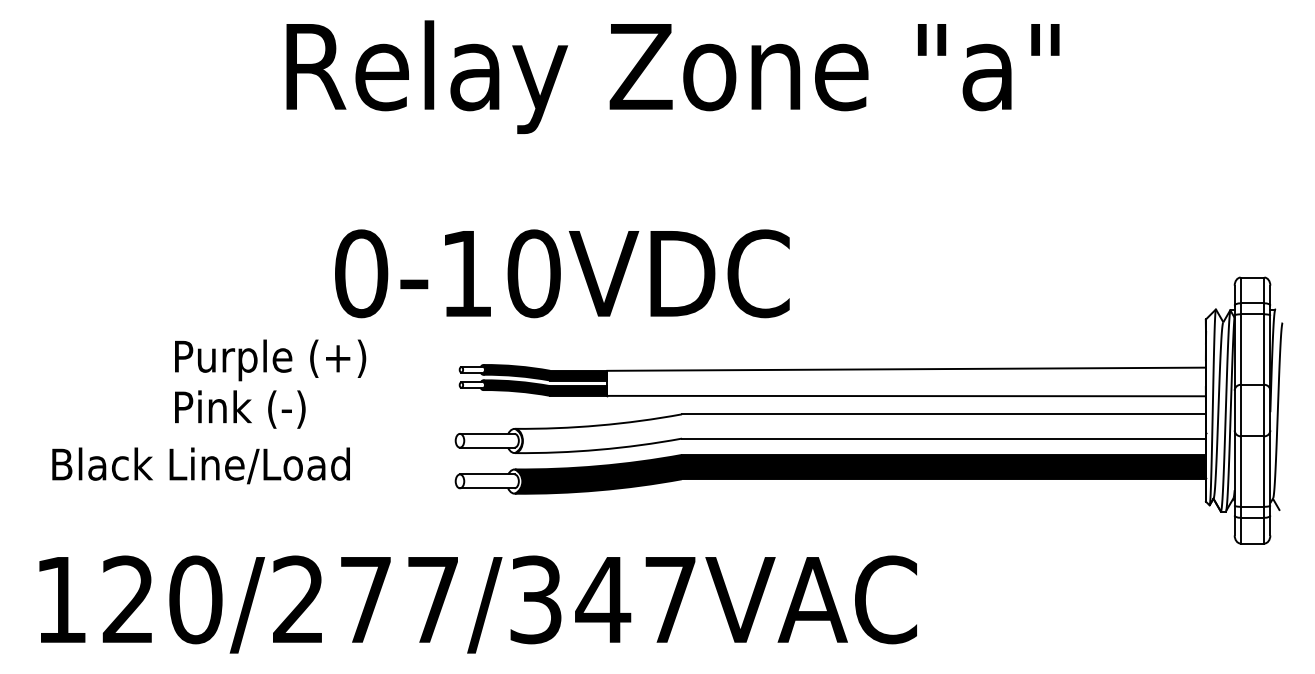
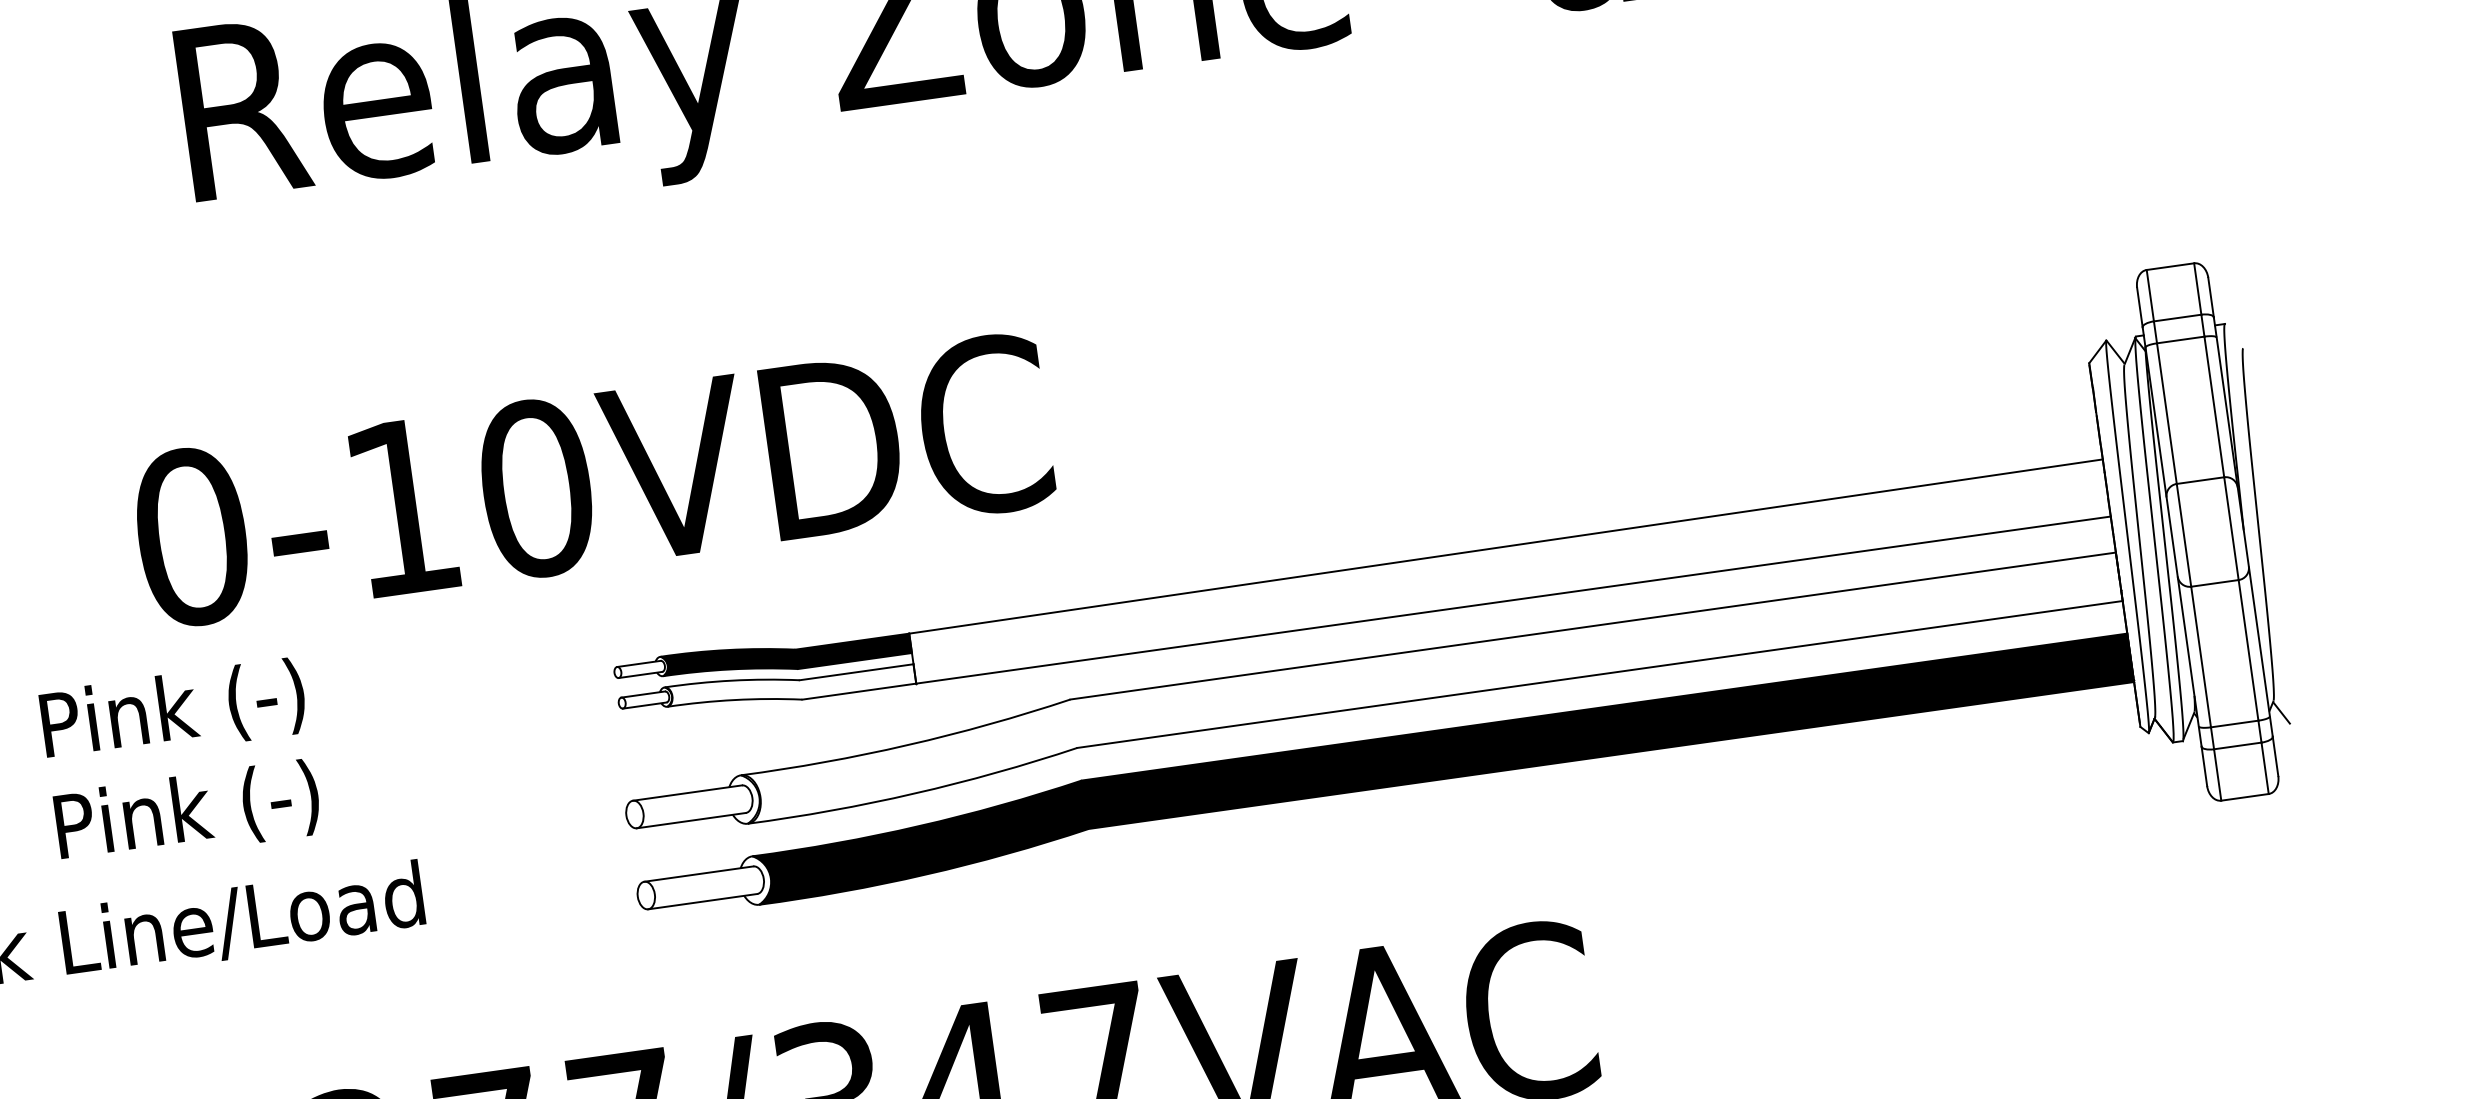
text: (562, 273) -> (593, 480), moved
text: (281, 360) -> (256, 704), Purple (+) -> Pink (-)
fill: (545, 387) -> (790, 684), removed

